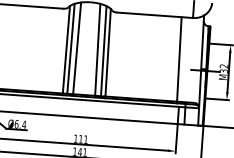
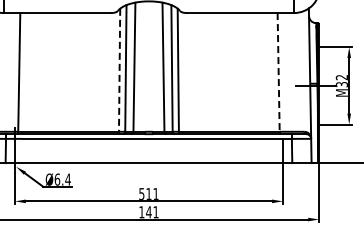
line: (66, 49) -> (119, 70), solid -> dashed
line: (179, 59) -> (278, 72), solid -> dashed
text: (75, 138) -> (141, 193), 111 -> 511

